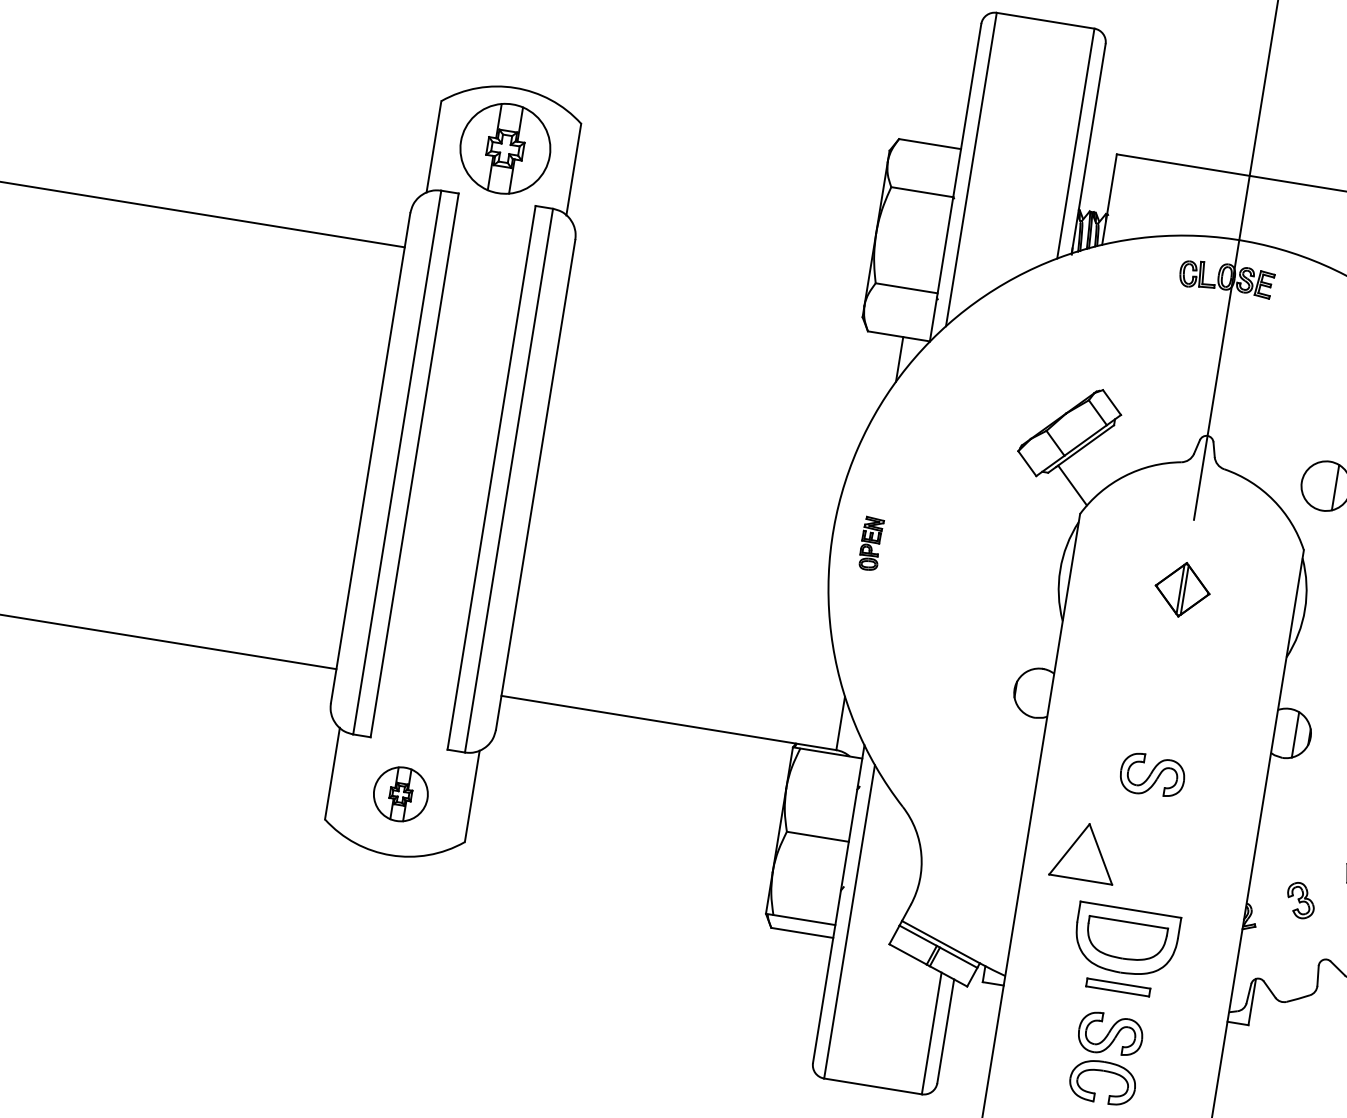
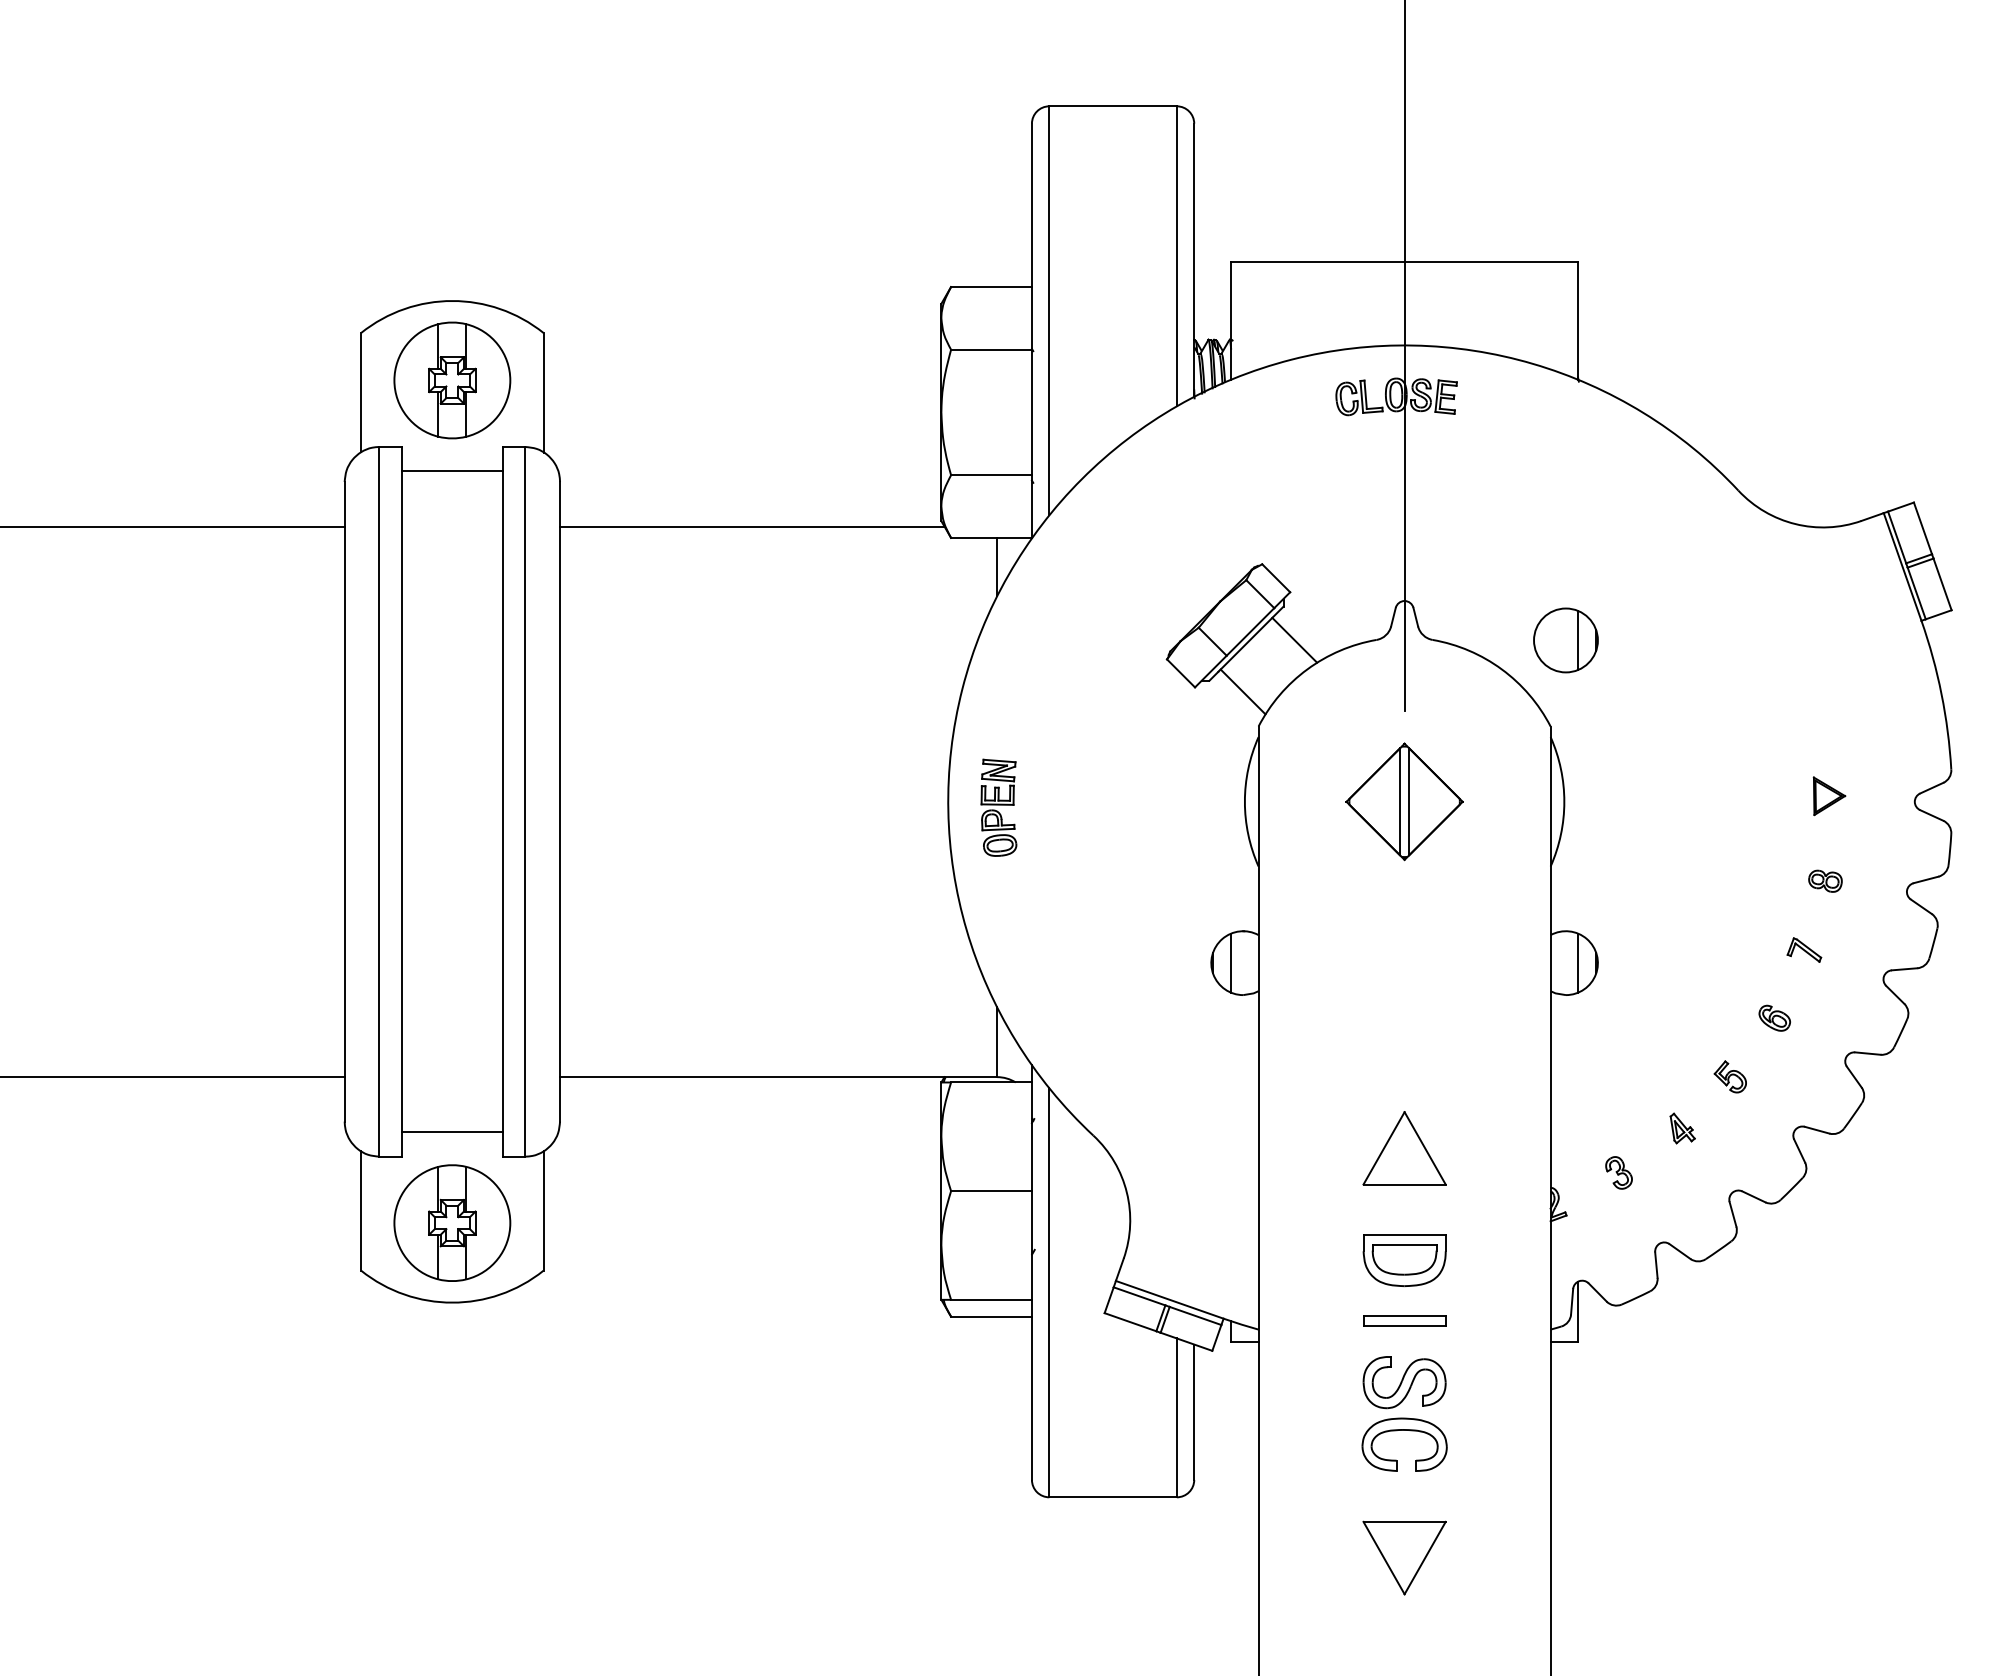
line: (494, 218) -> (452, 471), added
line: (717, 297) -> (752, 526), added
line: (1118, 451) -> (1294, 639), added
part: (870, 543) -> (998, 807), size x1.43
part: (1182, 589) -> (1404, 801), size x1.67
line: (1030, 691) -> (1231, 962), added
line: (412, 724) -> (452, 1132), added
part: (1152, 775) -> (1404, 1044), removed
part: (401, 793) -> (452, 1222), size x1.67
part: (1085, 852) -> (1404, 1148), moved
part: (1300, 900) -> (1618, 1172), size x0.71
part: (1125, 941) -> (1404, 1260), size x0.62

